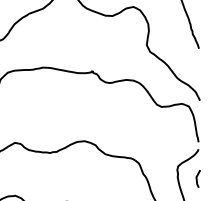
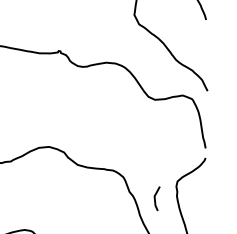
curve: (197, 178) -> (155, 198), moved

